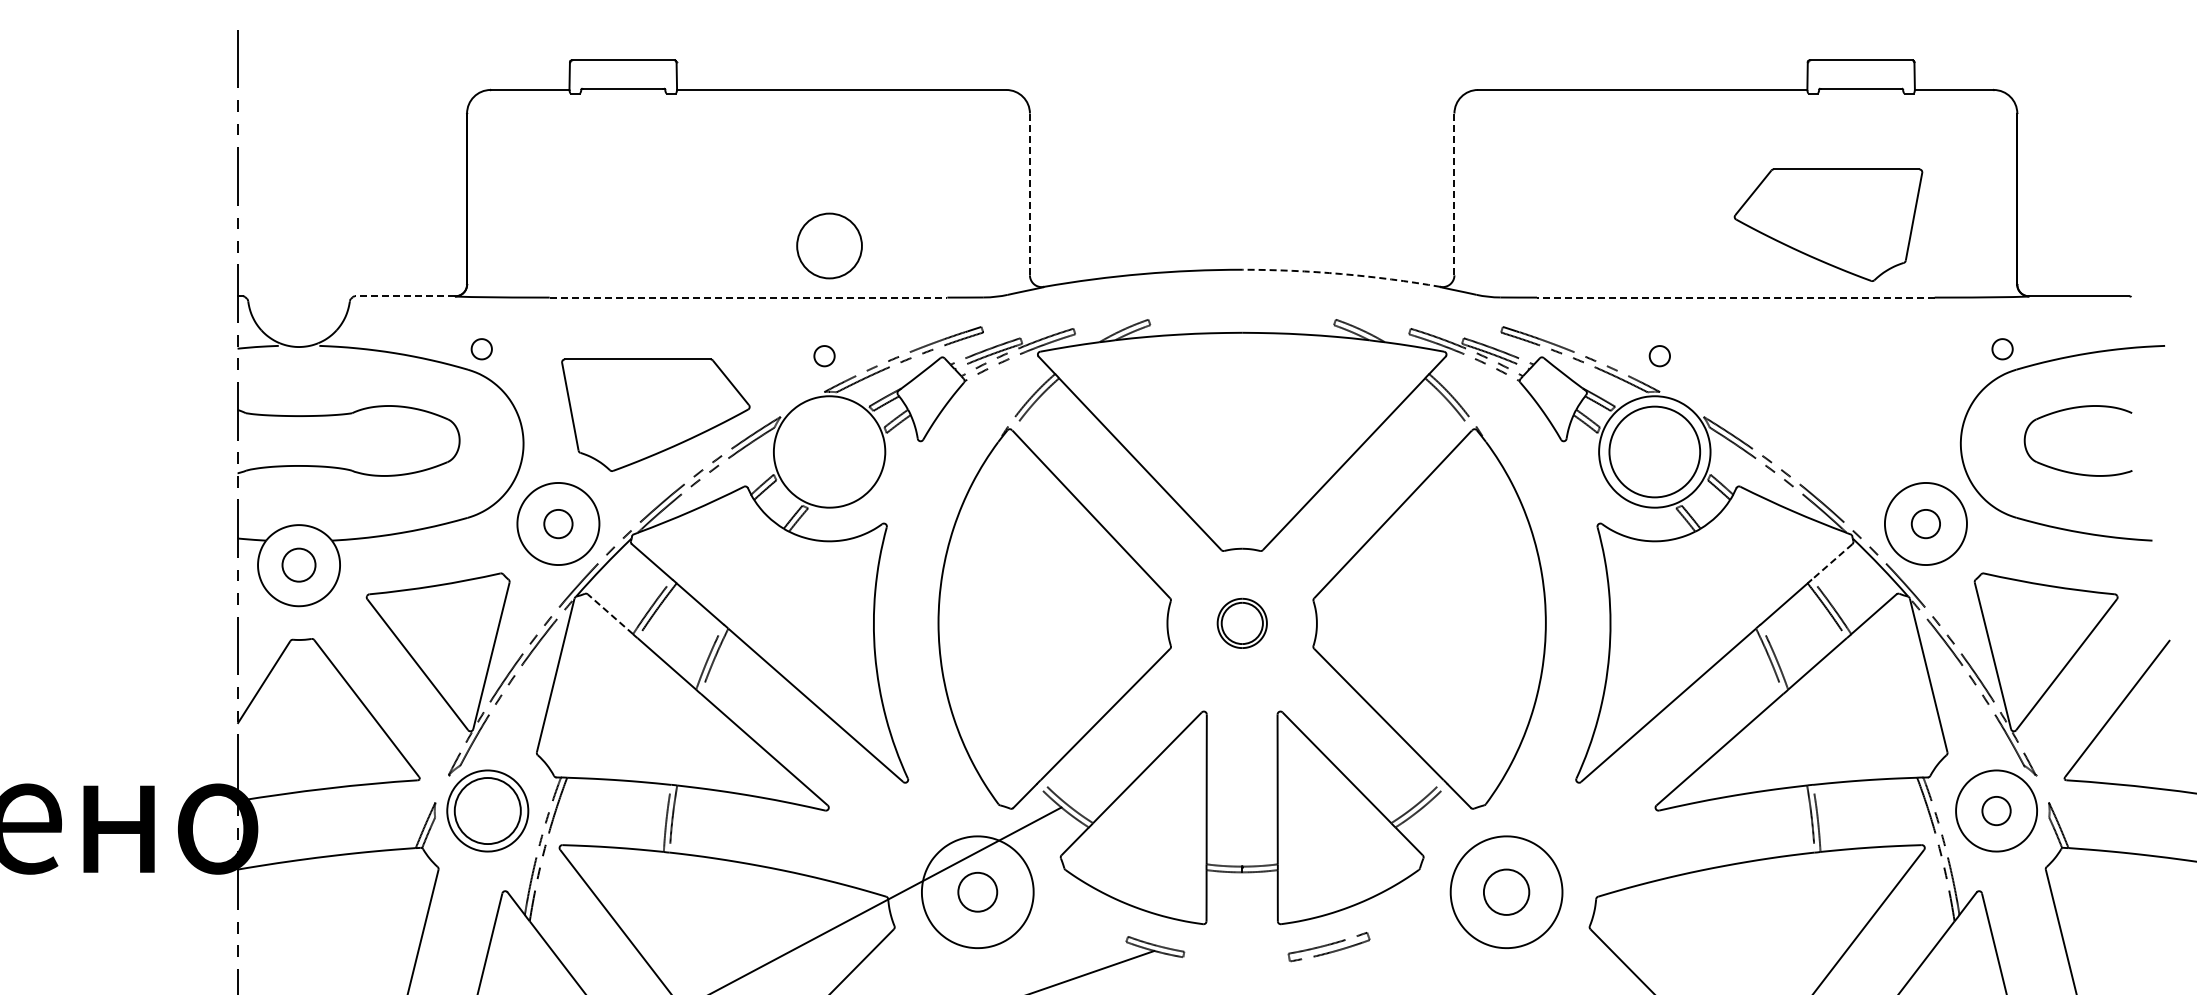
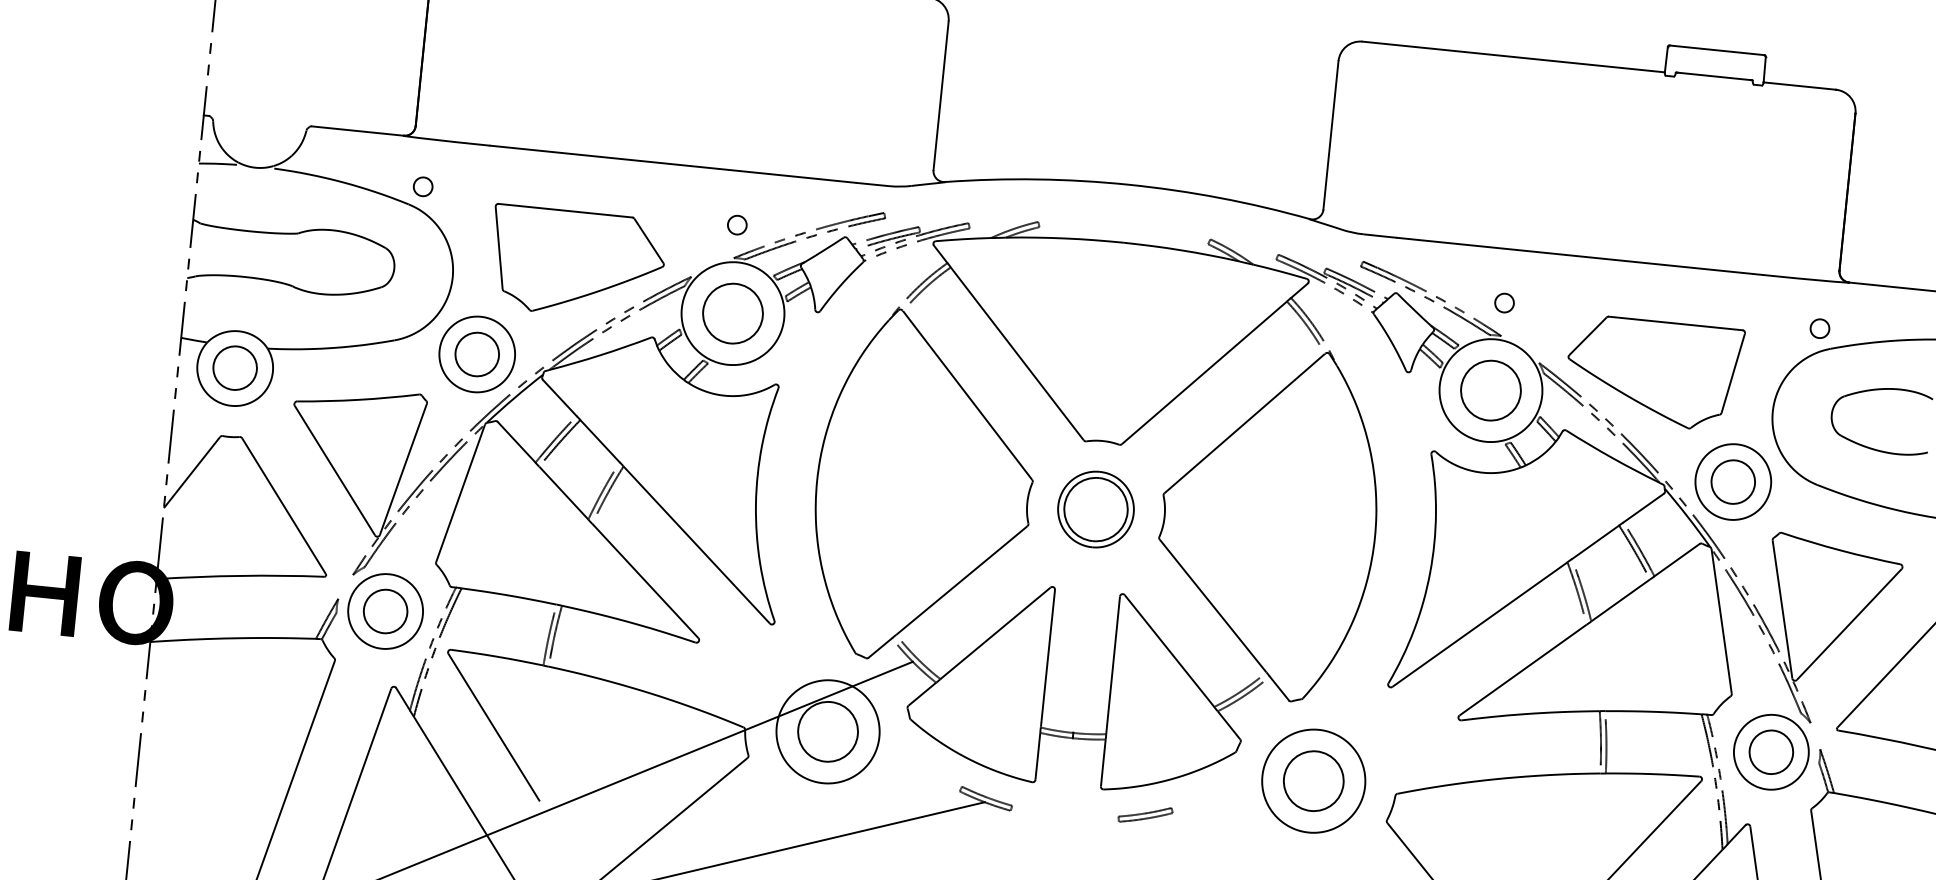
line: (1029, 194) -> (940, 95), dashed -> solid
line: (1454, 194) -> (1331, 135), dashed -> solid
part: (1828, 224) -> (1654, 372), moved
circle: (829, 245) -> (732, 313), moved
arc: (1341, 274) -> (1219, 198), dashed -> solid
line: (404, 296) -> (357, 131), dashed -> solid
line: (748, 297) -> (672, 164), dashed -> solid
line: (1735, 297) -> (1579, 256), dashed -> solid
circle: (1654, 451) -> (1490, 390), size x0.71
circle: (558, 523) -> (477, 354), size x1.67
circle: (1925, 523) -> (1732, 481), size x1.67
line: (1832, 561) -> (1643, 507), dashed -> solid
circle: (298, 564) -> (234, 367), size x1.43
line: (610, 613) -> (516, 441), dashed -> solid
part: (1242, 623) -> (1096, 509), size x1.67
circle: (487, 810) -> (385, 611), size x0.71
circle: (1996, 810) -> (1771, 751), size x1.67
circle: (977, 891) -> (827, 731), size x1.67
circle: (1506, 891) -> (1313, 780), size x1.43
part: (1328, 946) -> (1145, 814), size x0.71

